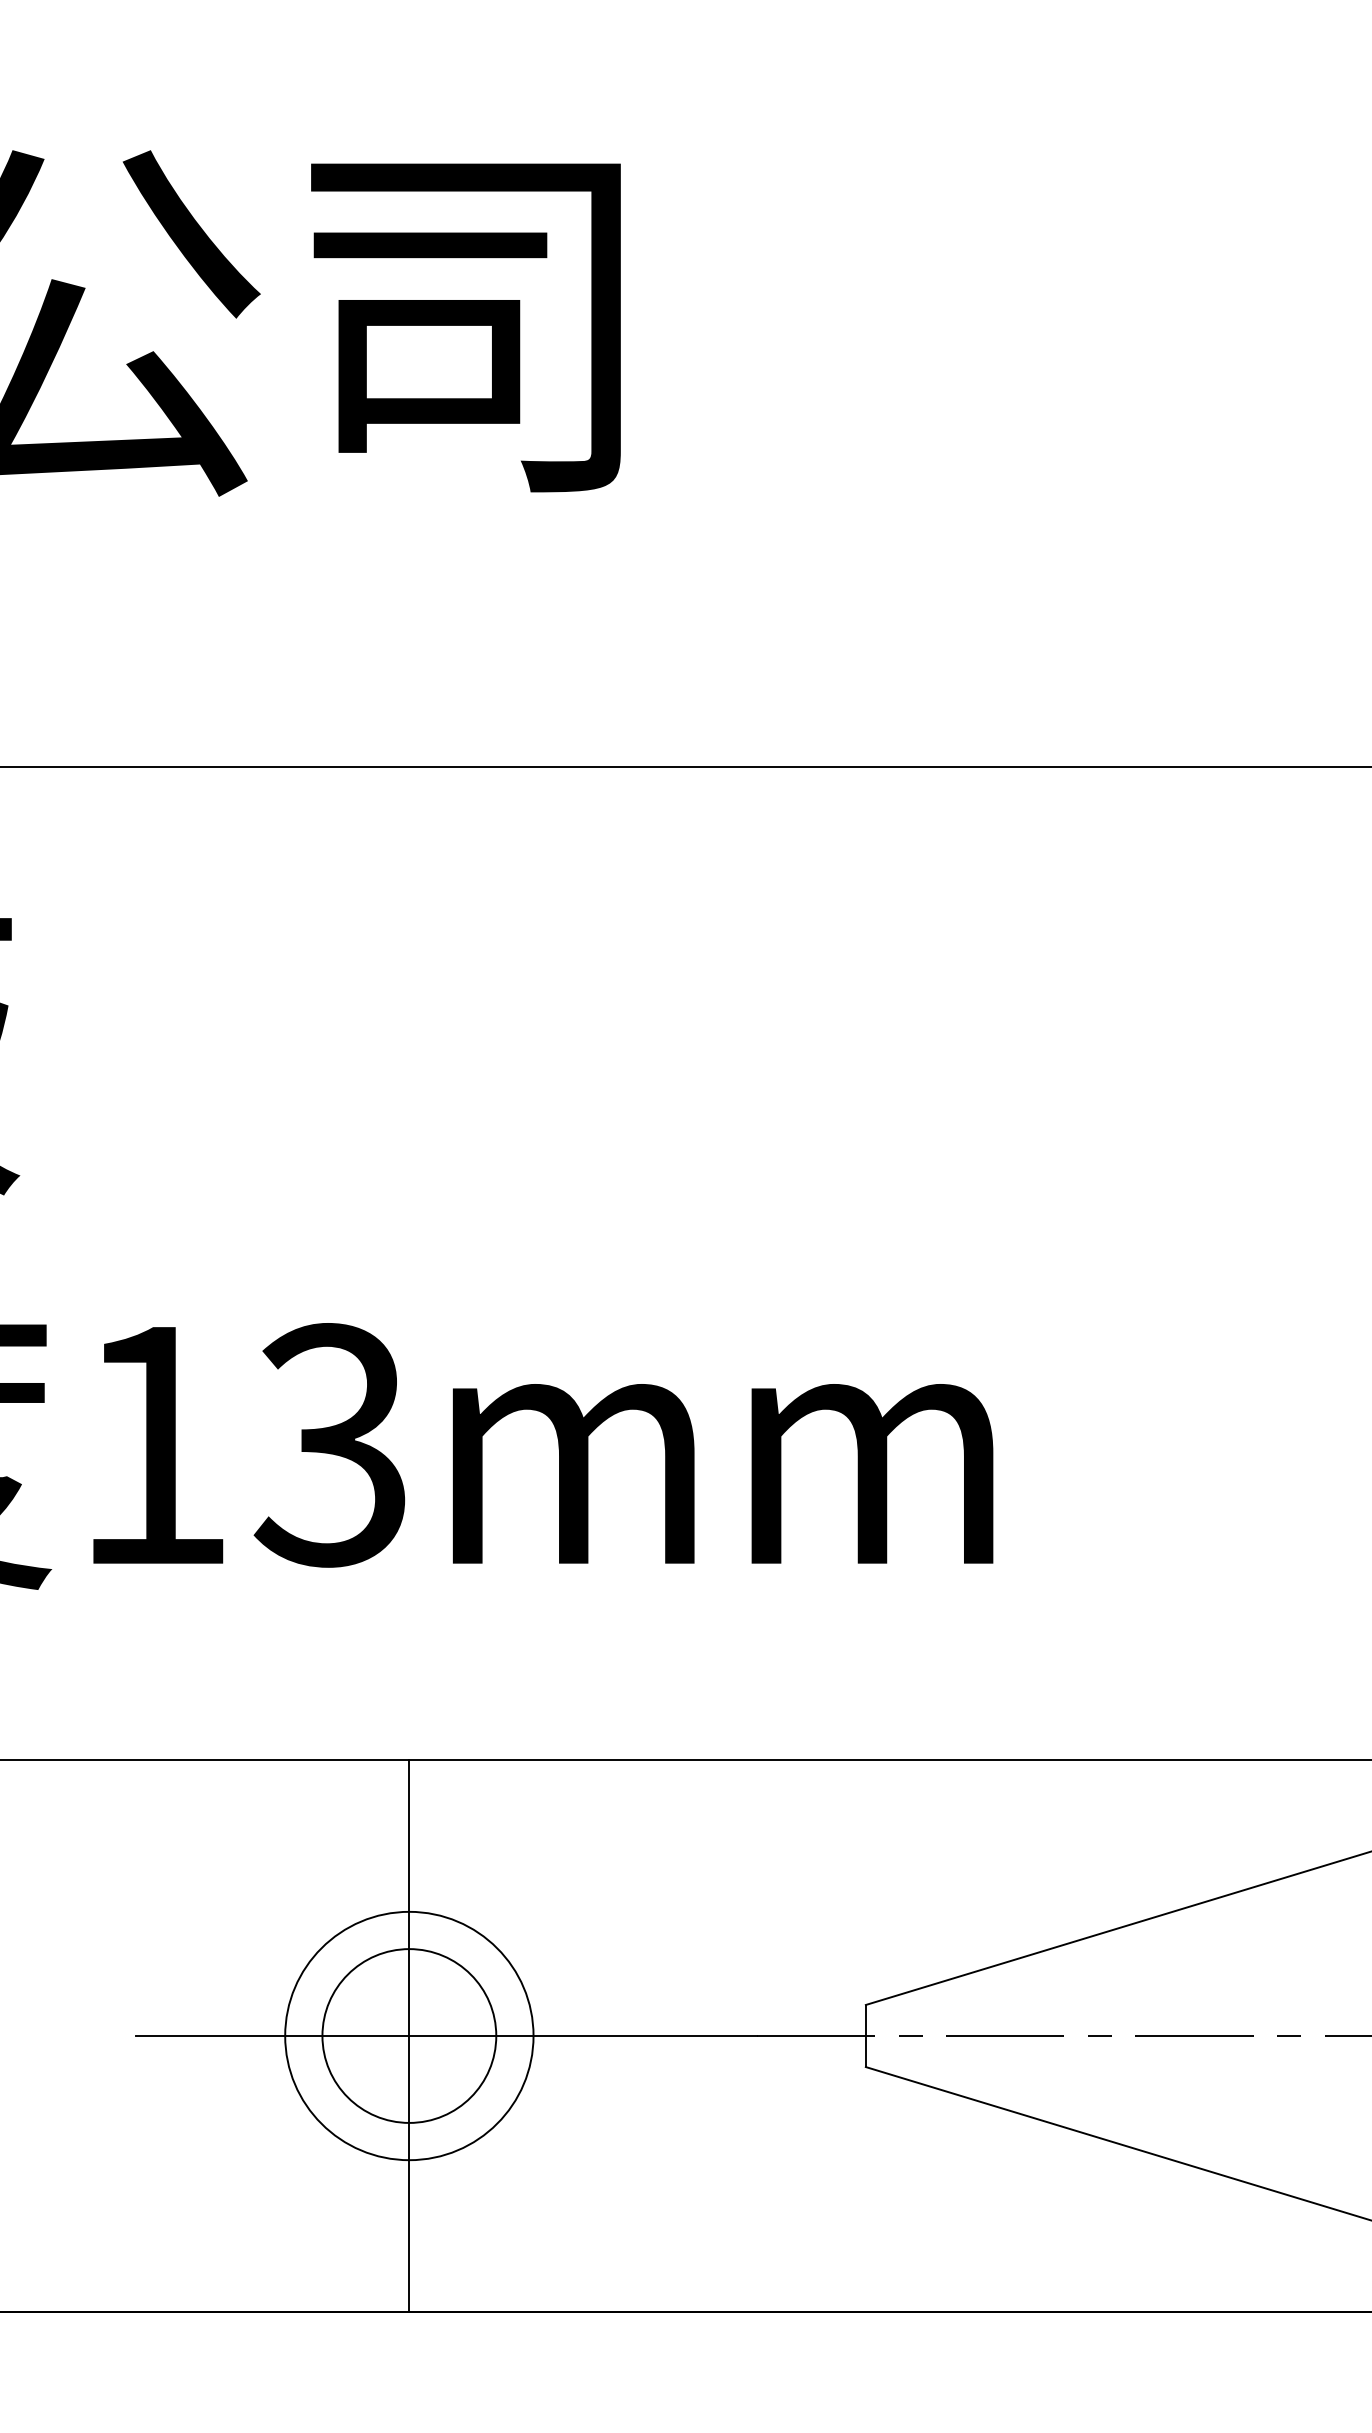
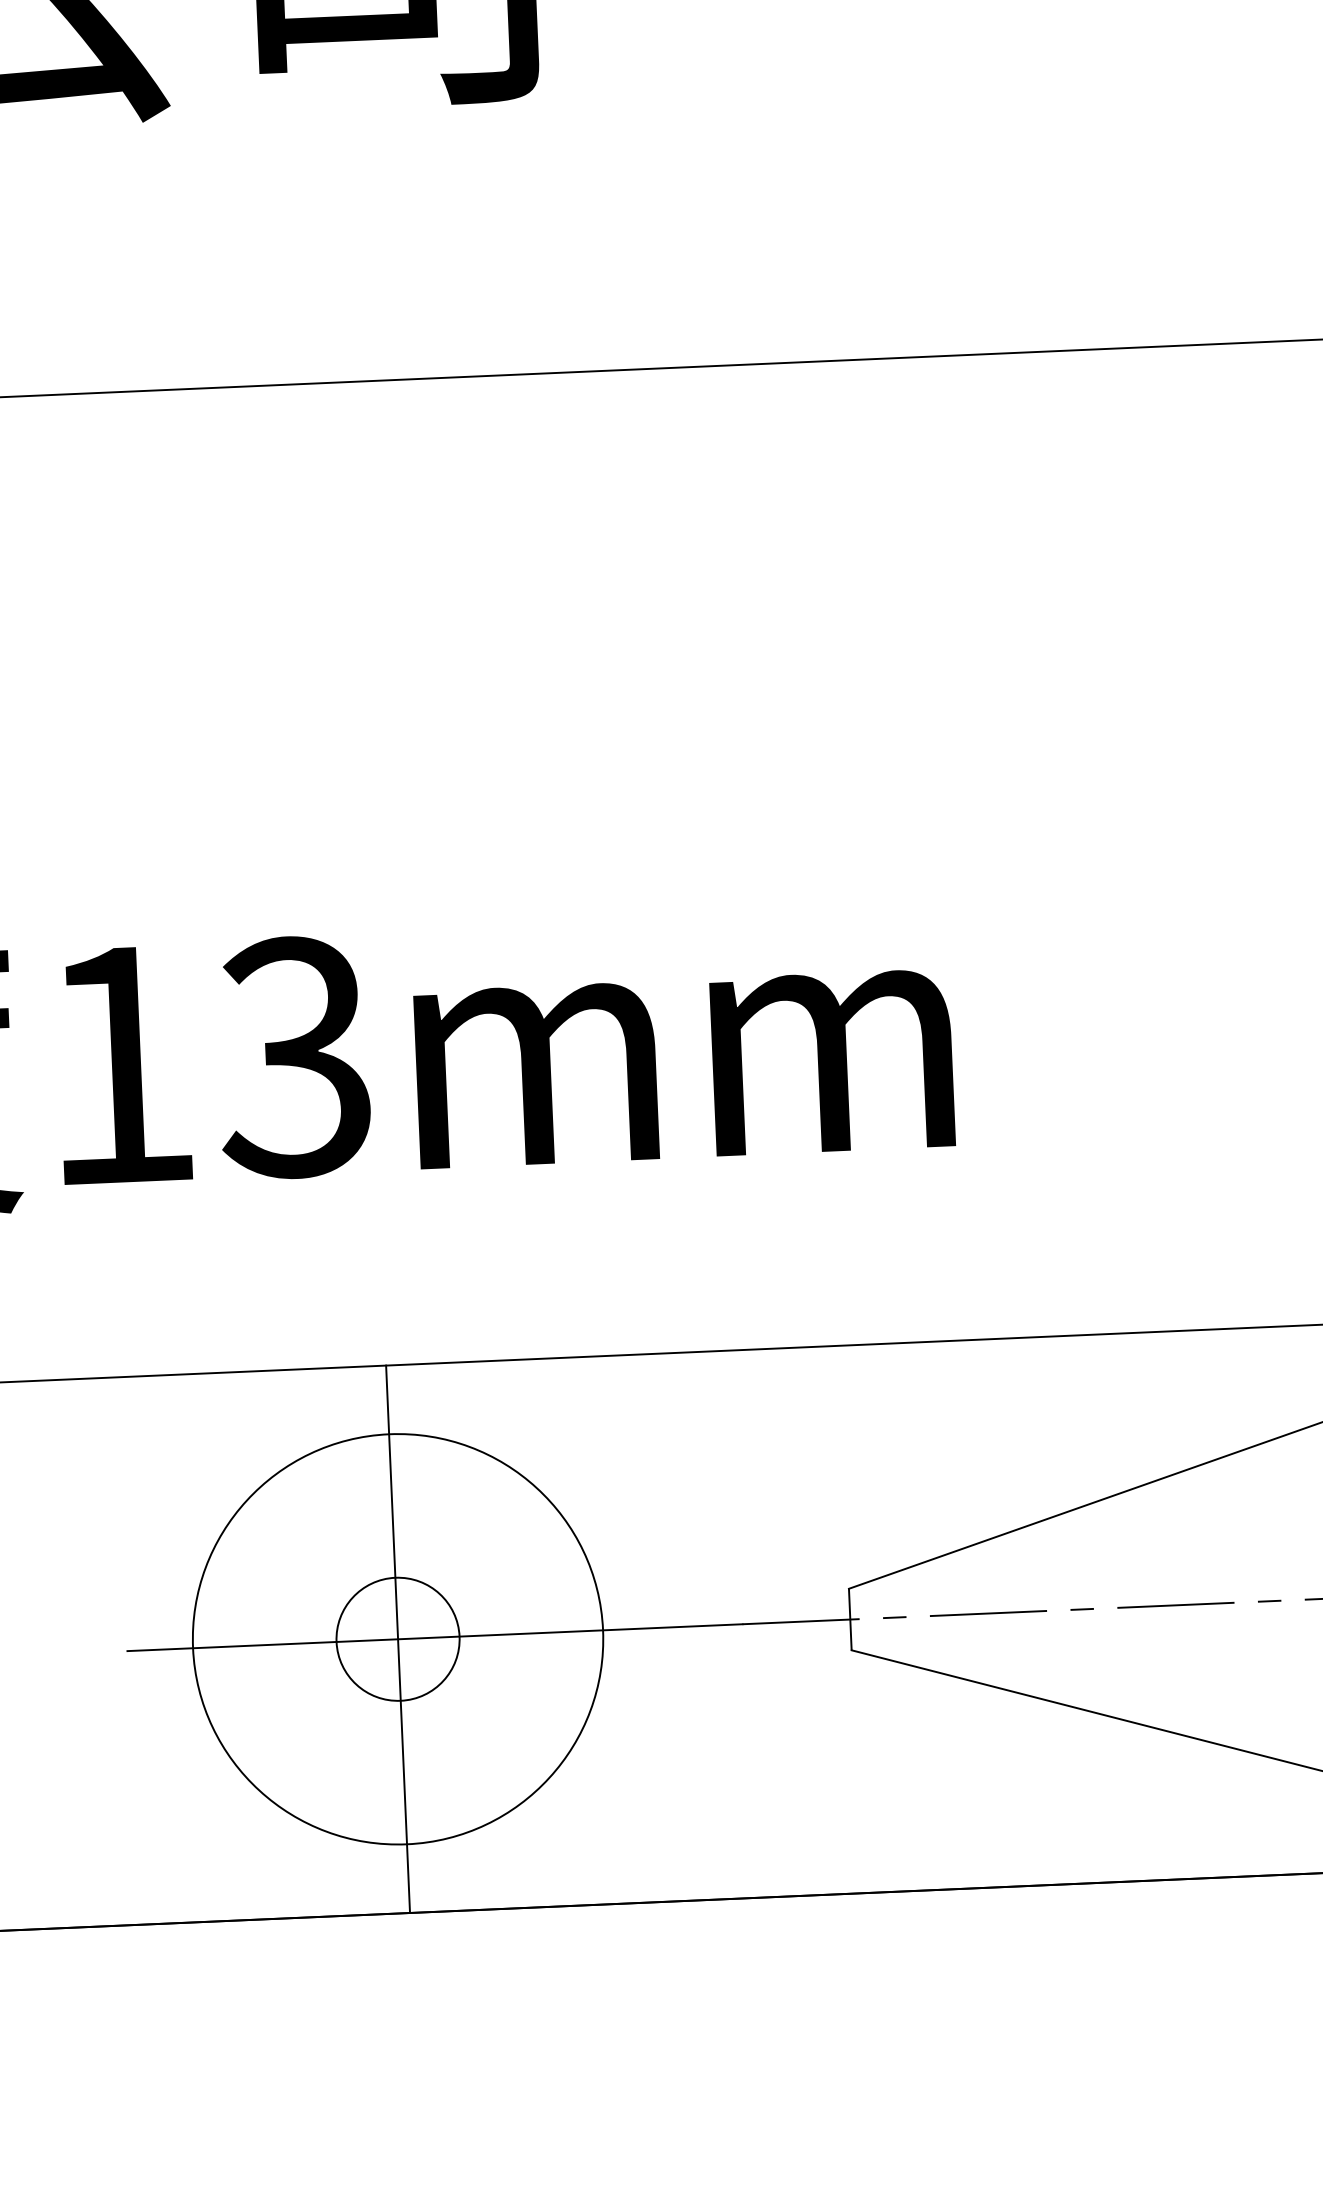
circle: (409, 2035) -> (398, 1638), size x0.71
circle: (409, 2035) -> (398, 1638), size x1.67

